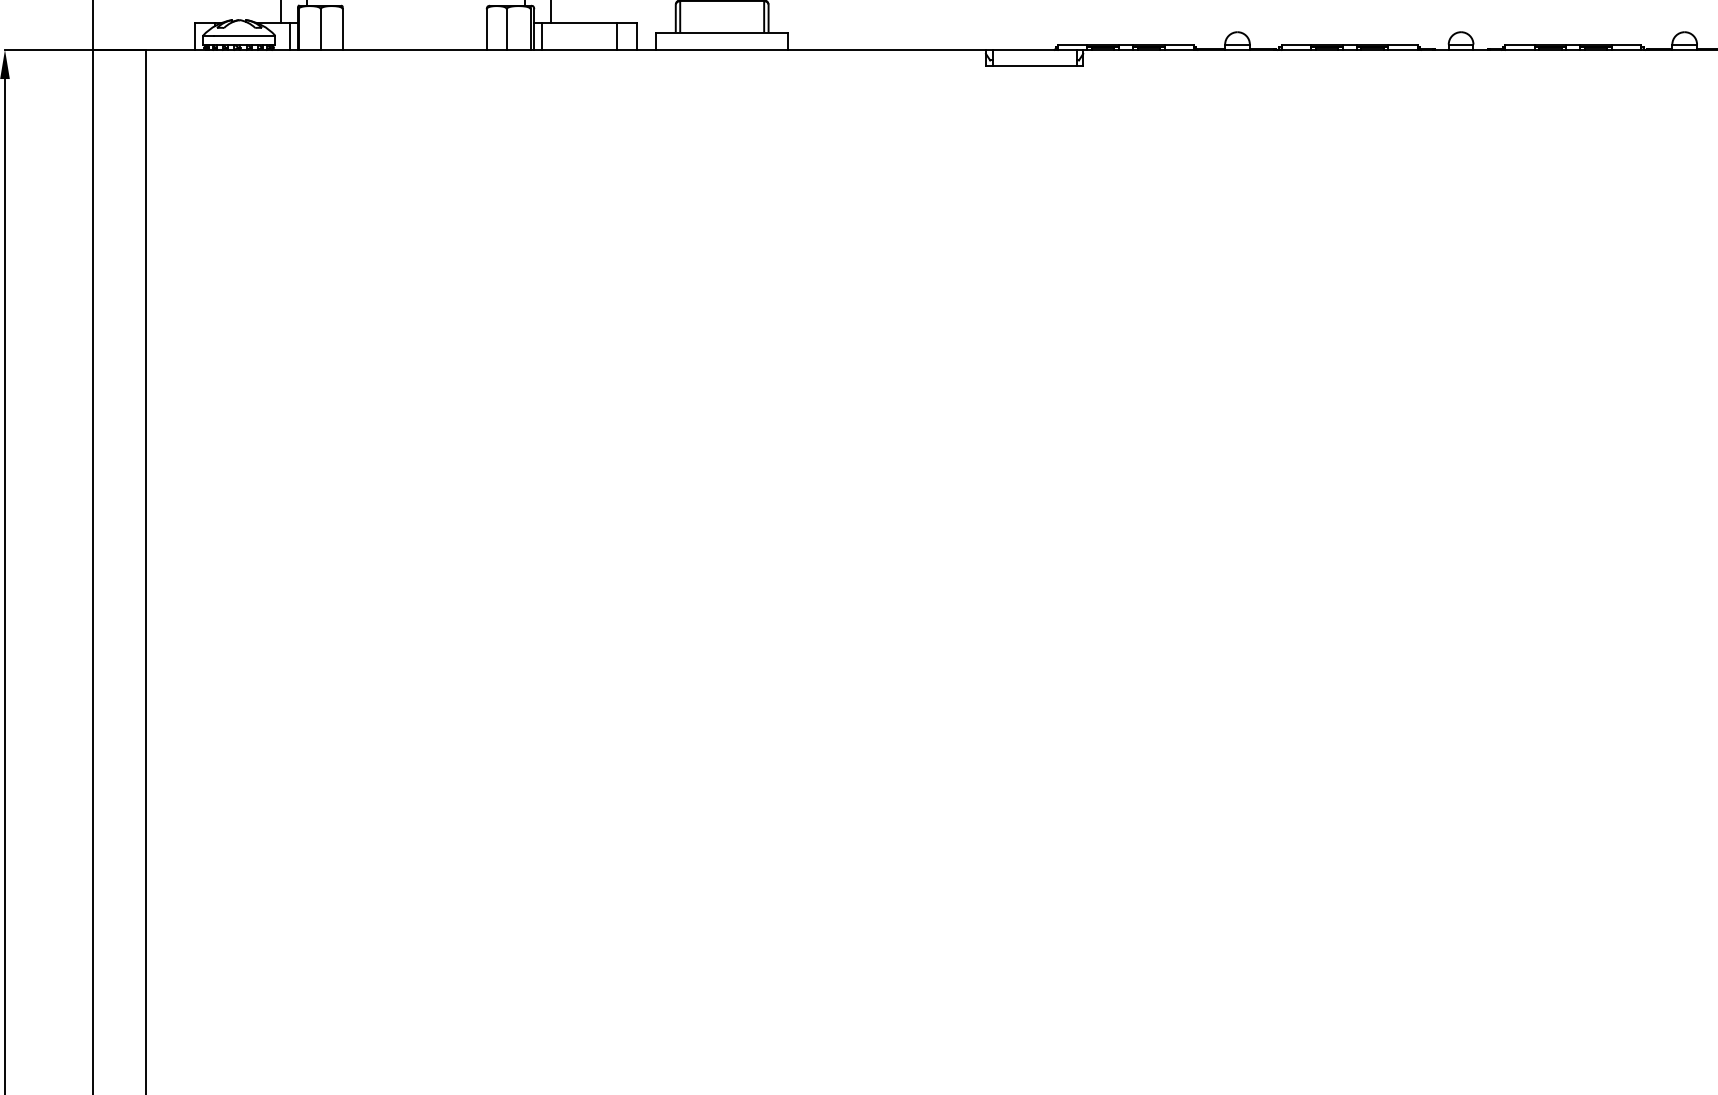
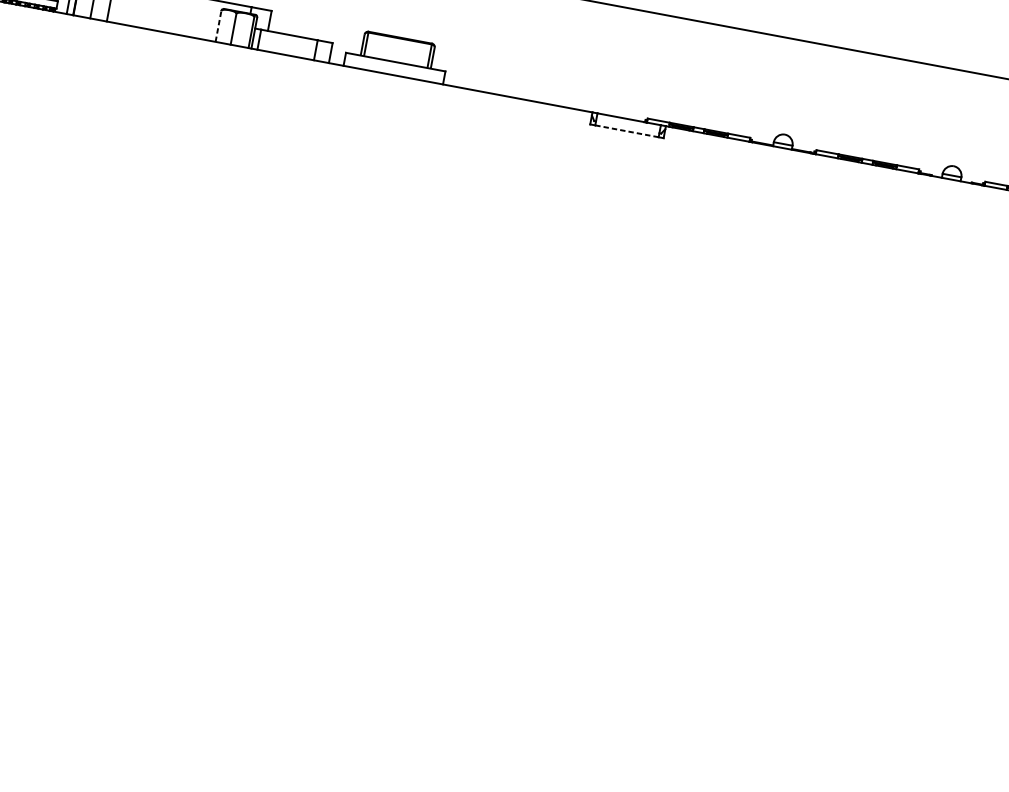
line: (486, 29) -> (218, 26), solid -> dashed
line: (1034, 65) -> (626, 131), solid -> dashed

